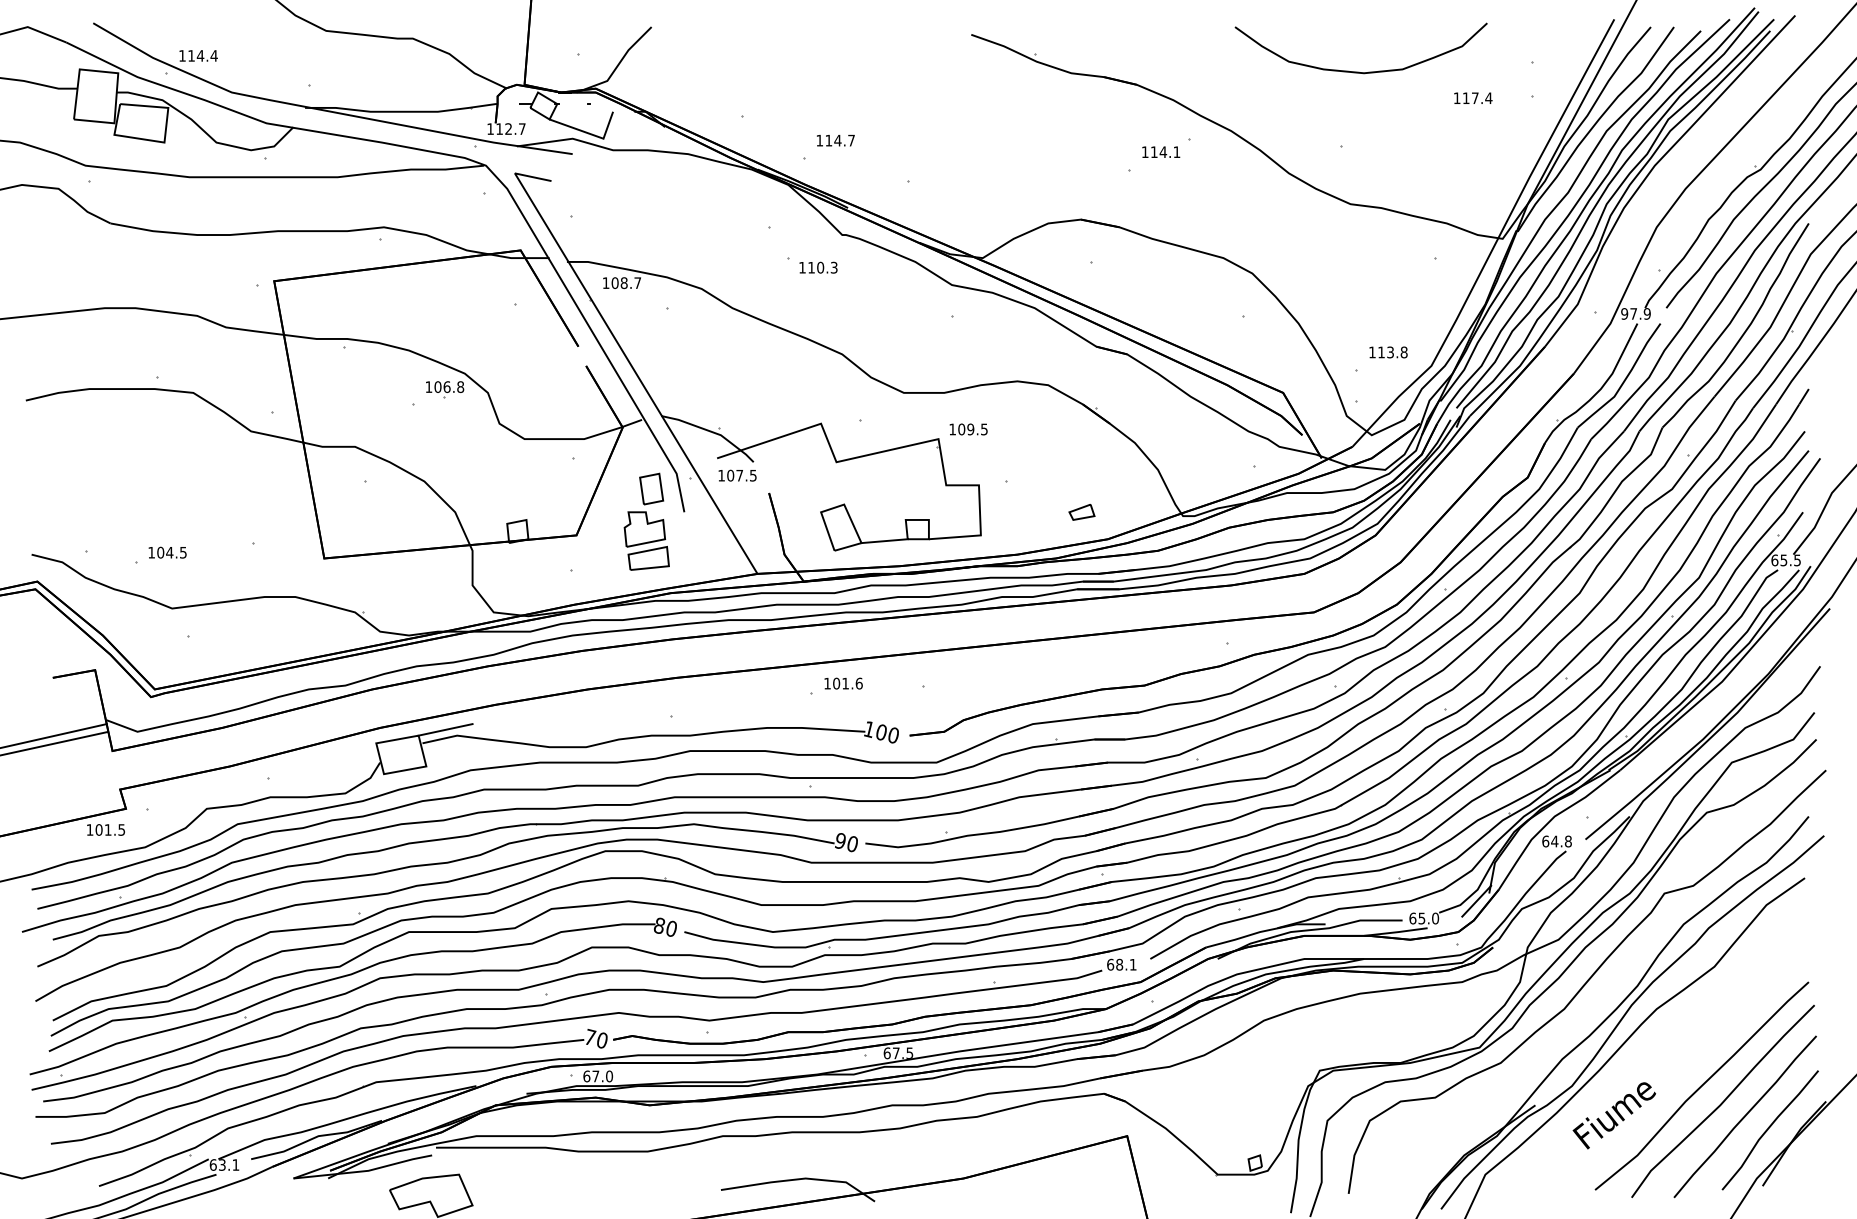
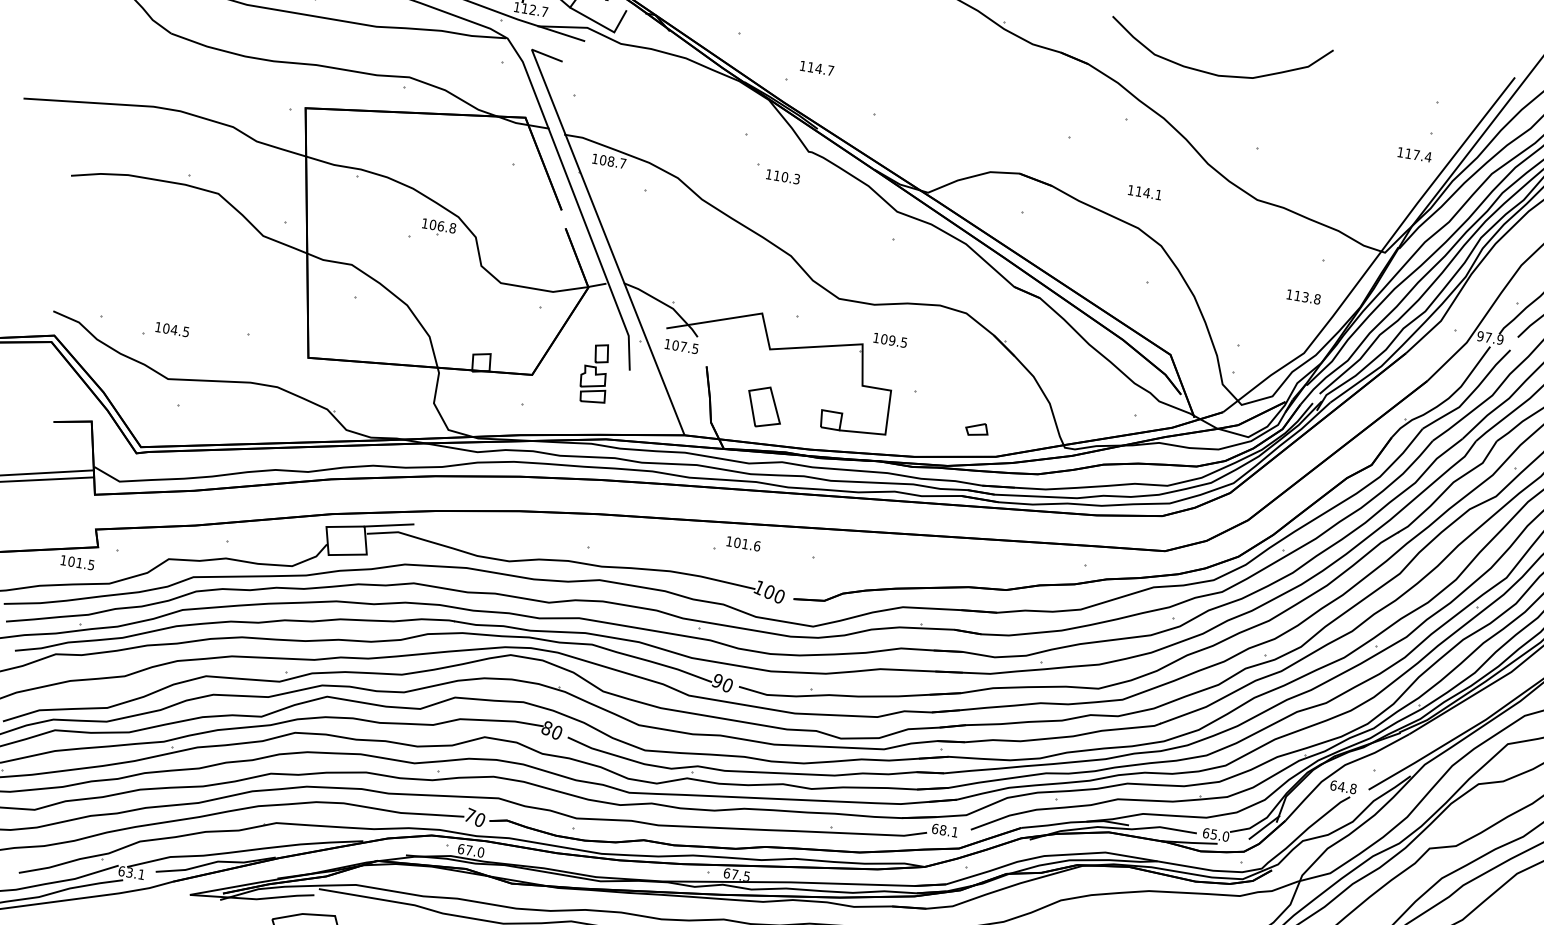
curve: (1359, 71) -> (1214, 73), moved
text: (1473, 97) -> (1415, 154), moved
text: (1161, 151) -> (1145, 192), moved
text: (1388, 352) -> (1303, 297), moved
part: (646, 521) -> (595, 373), size x0.7
line: (884, 541) -> (800, 425), removed

